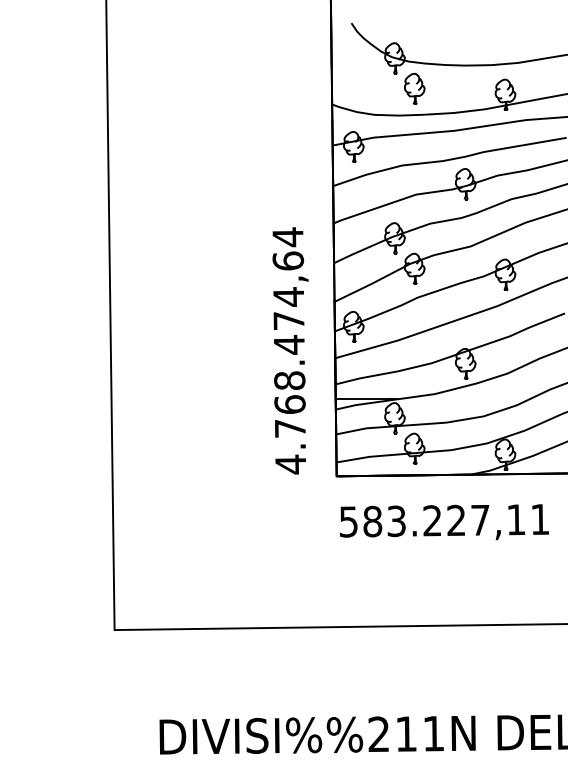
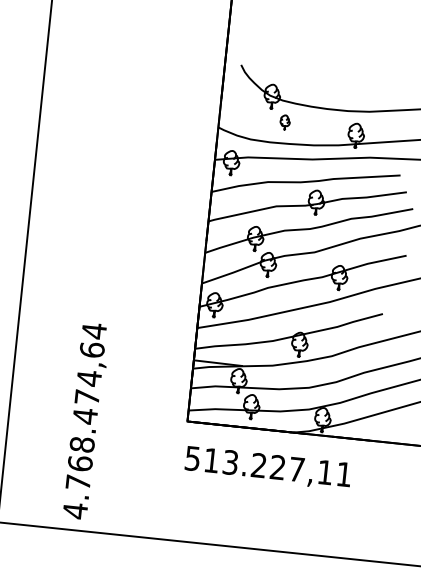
part: (414, 88) -> (284, 122), size x0.6
text: (290, 350) -> (85, 420), moved
text: (372, 521) -> (211, 460), 583.227,11 -> 513.227,11

